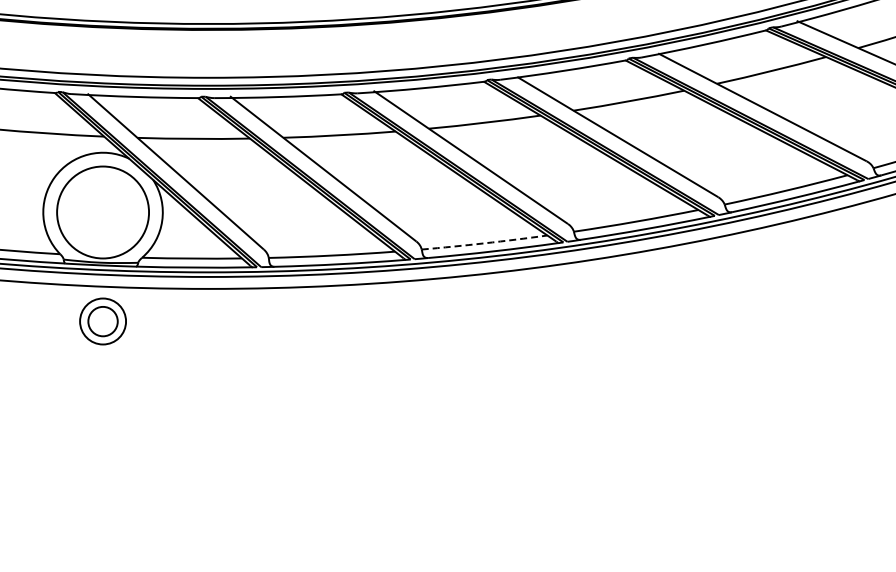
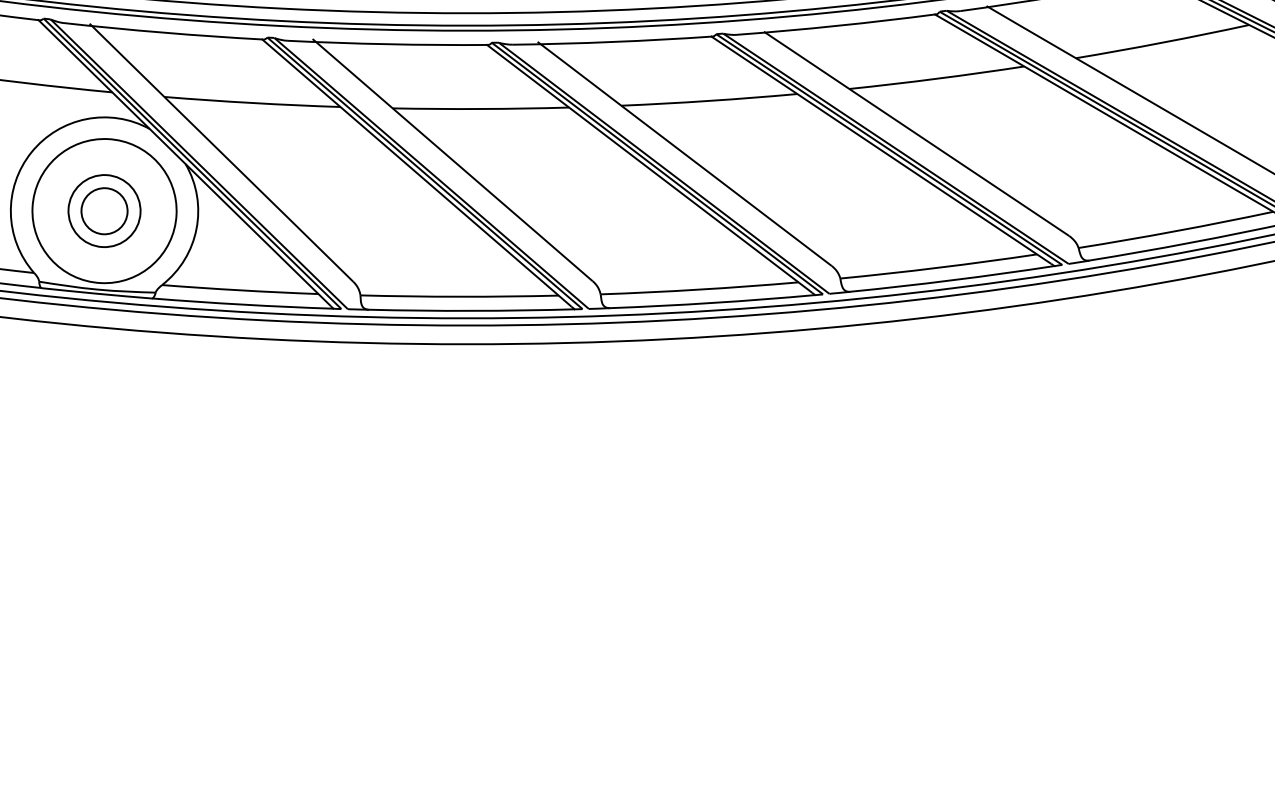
arc: (484, 243) -> (699, 289), dashed -> solid
part: (102, 321) -> (103, 211), moved

